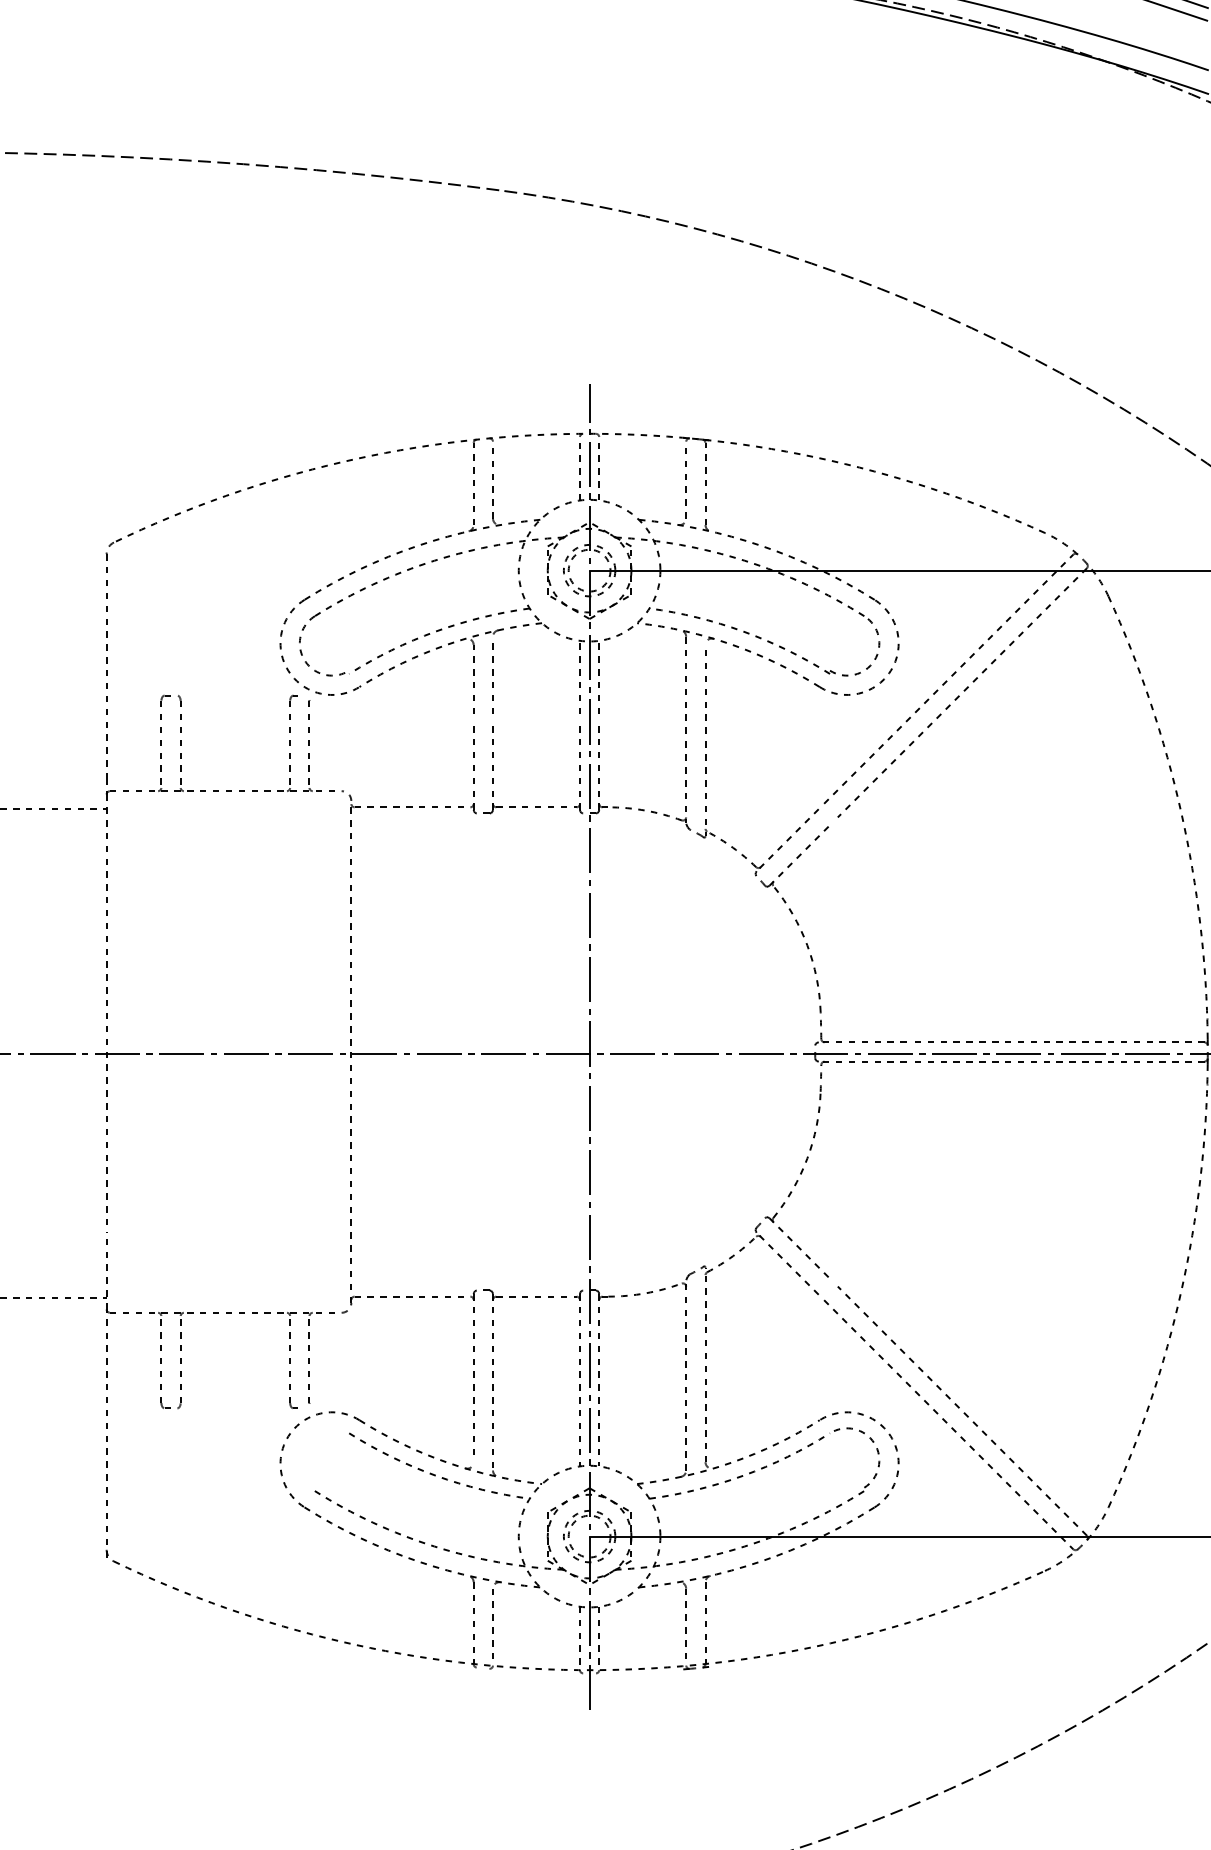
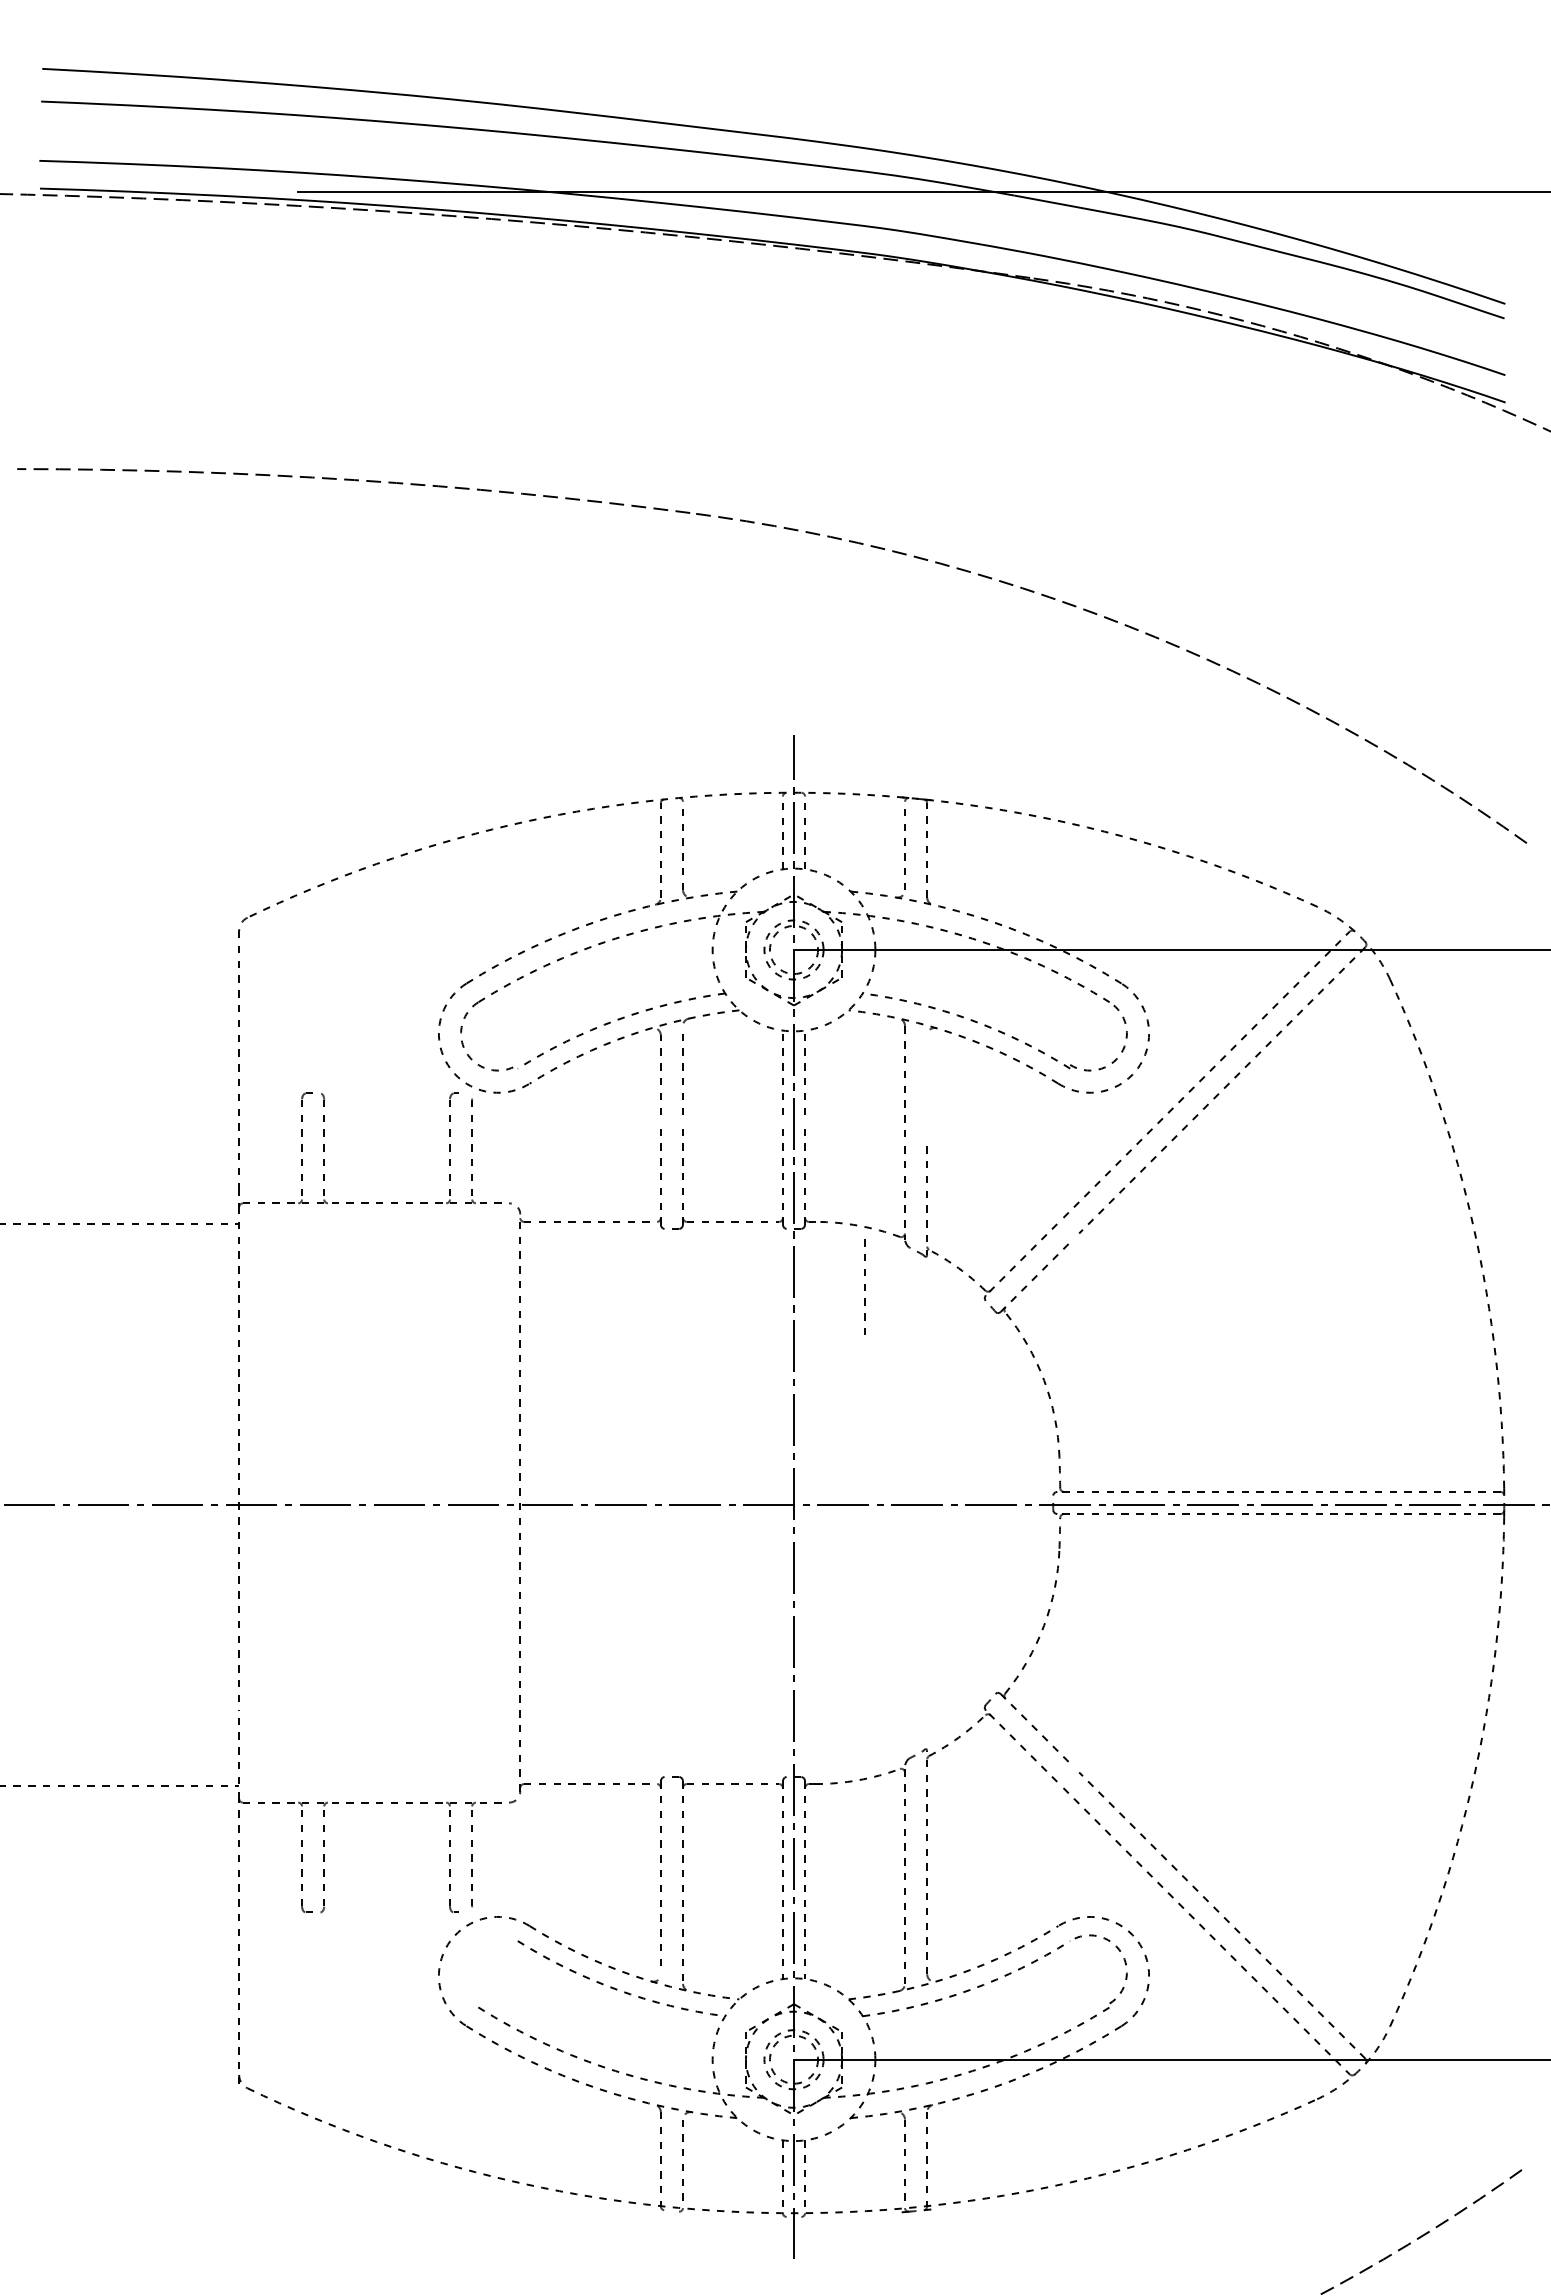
line: (704, 691) -> (864, 1286), moved

